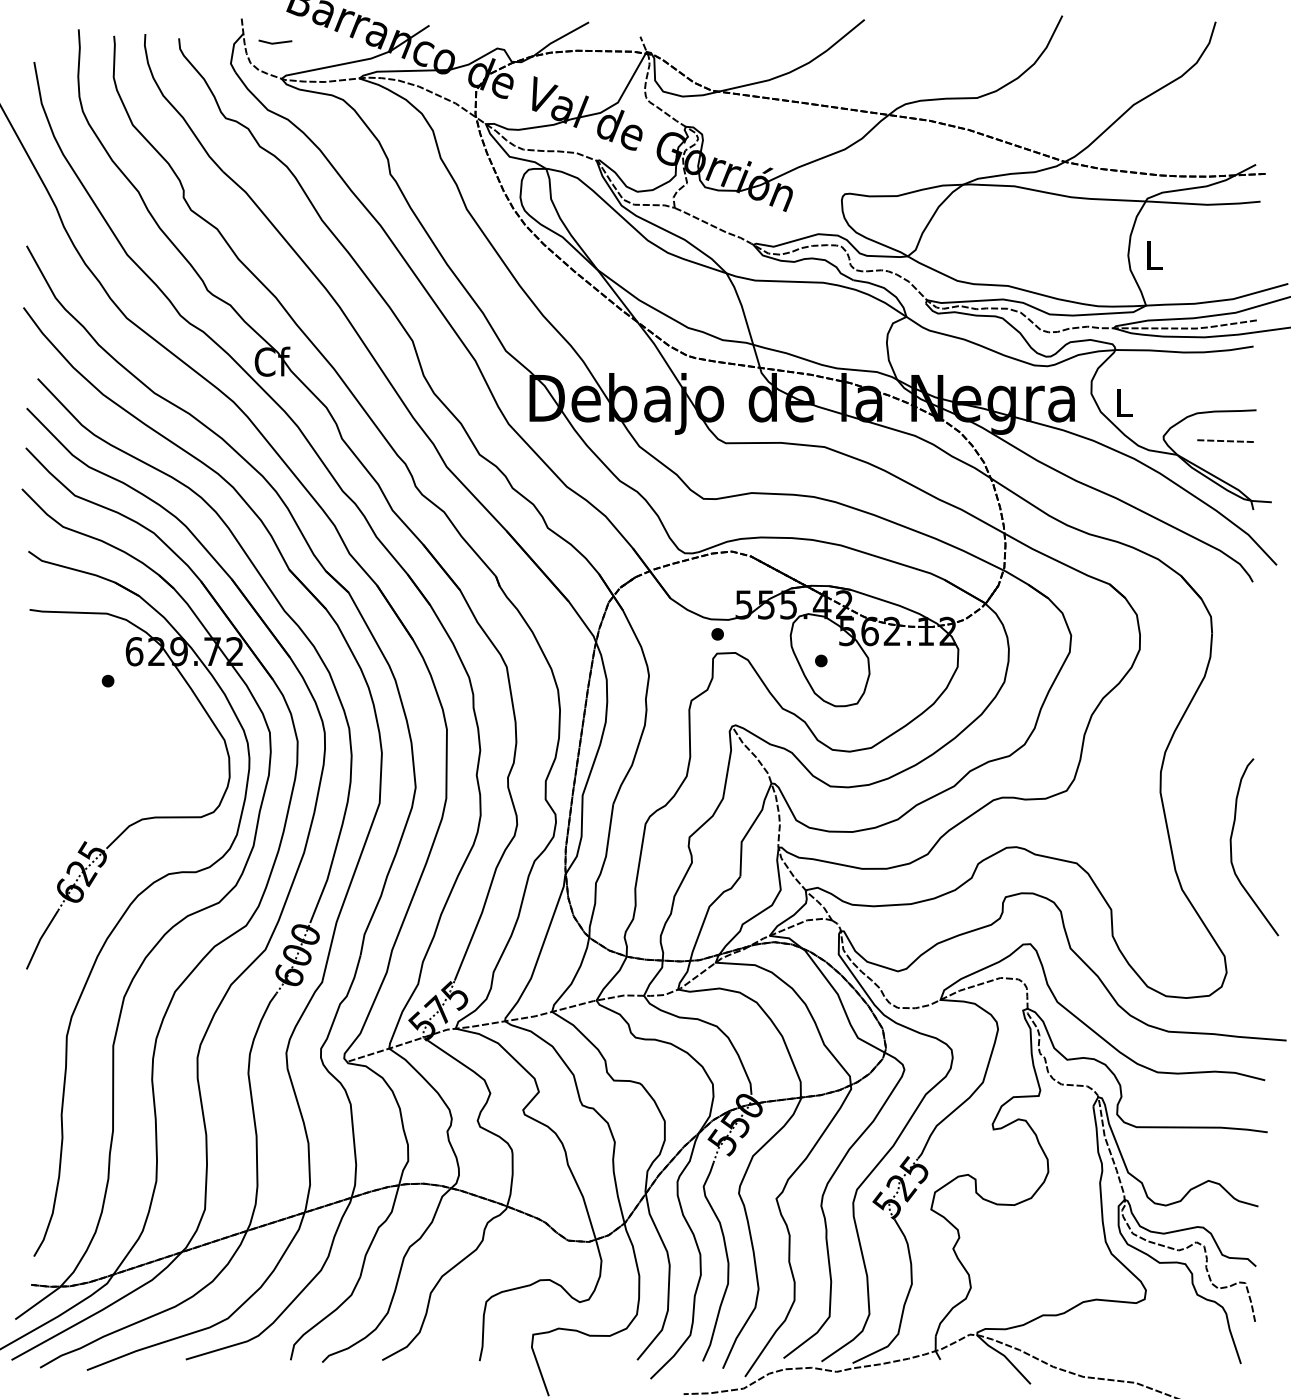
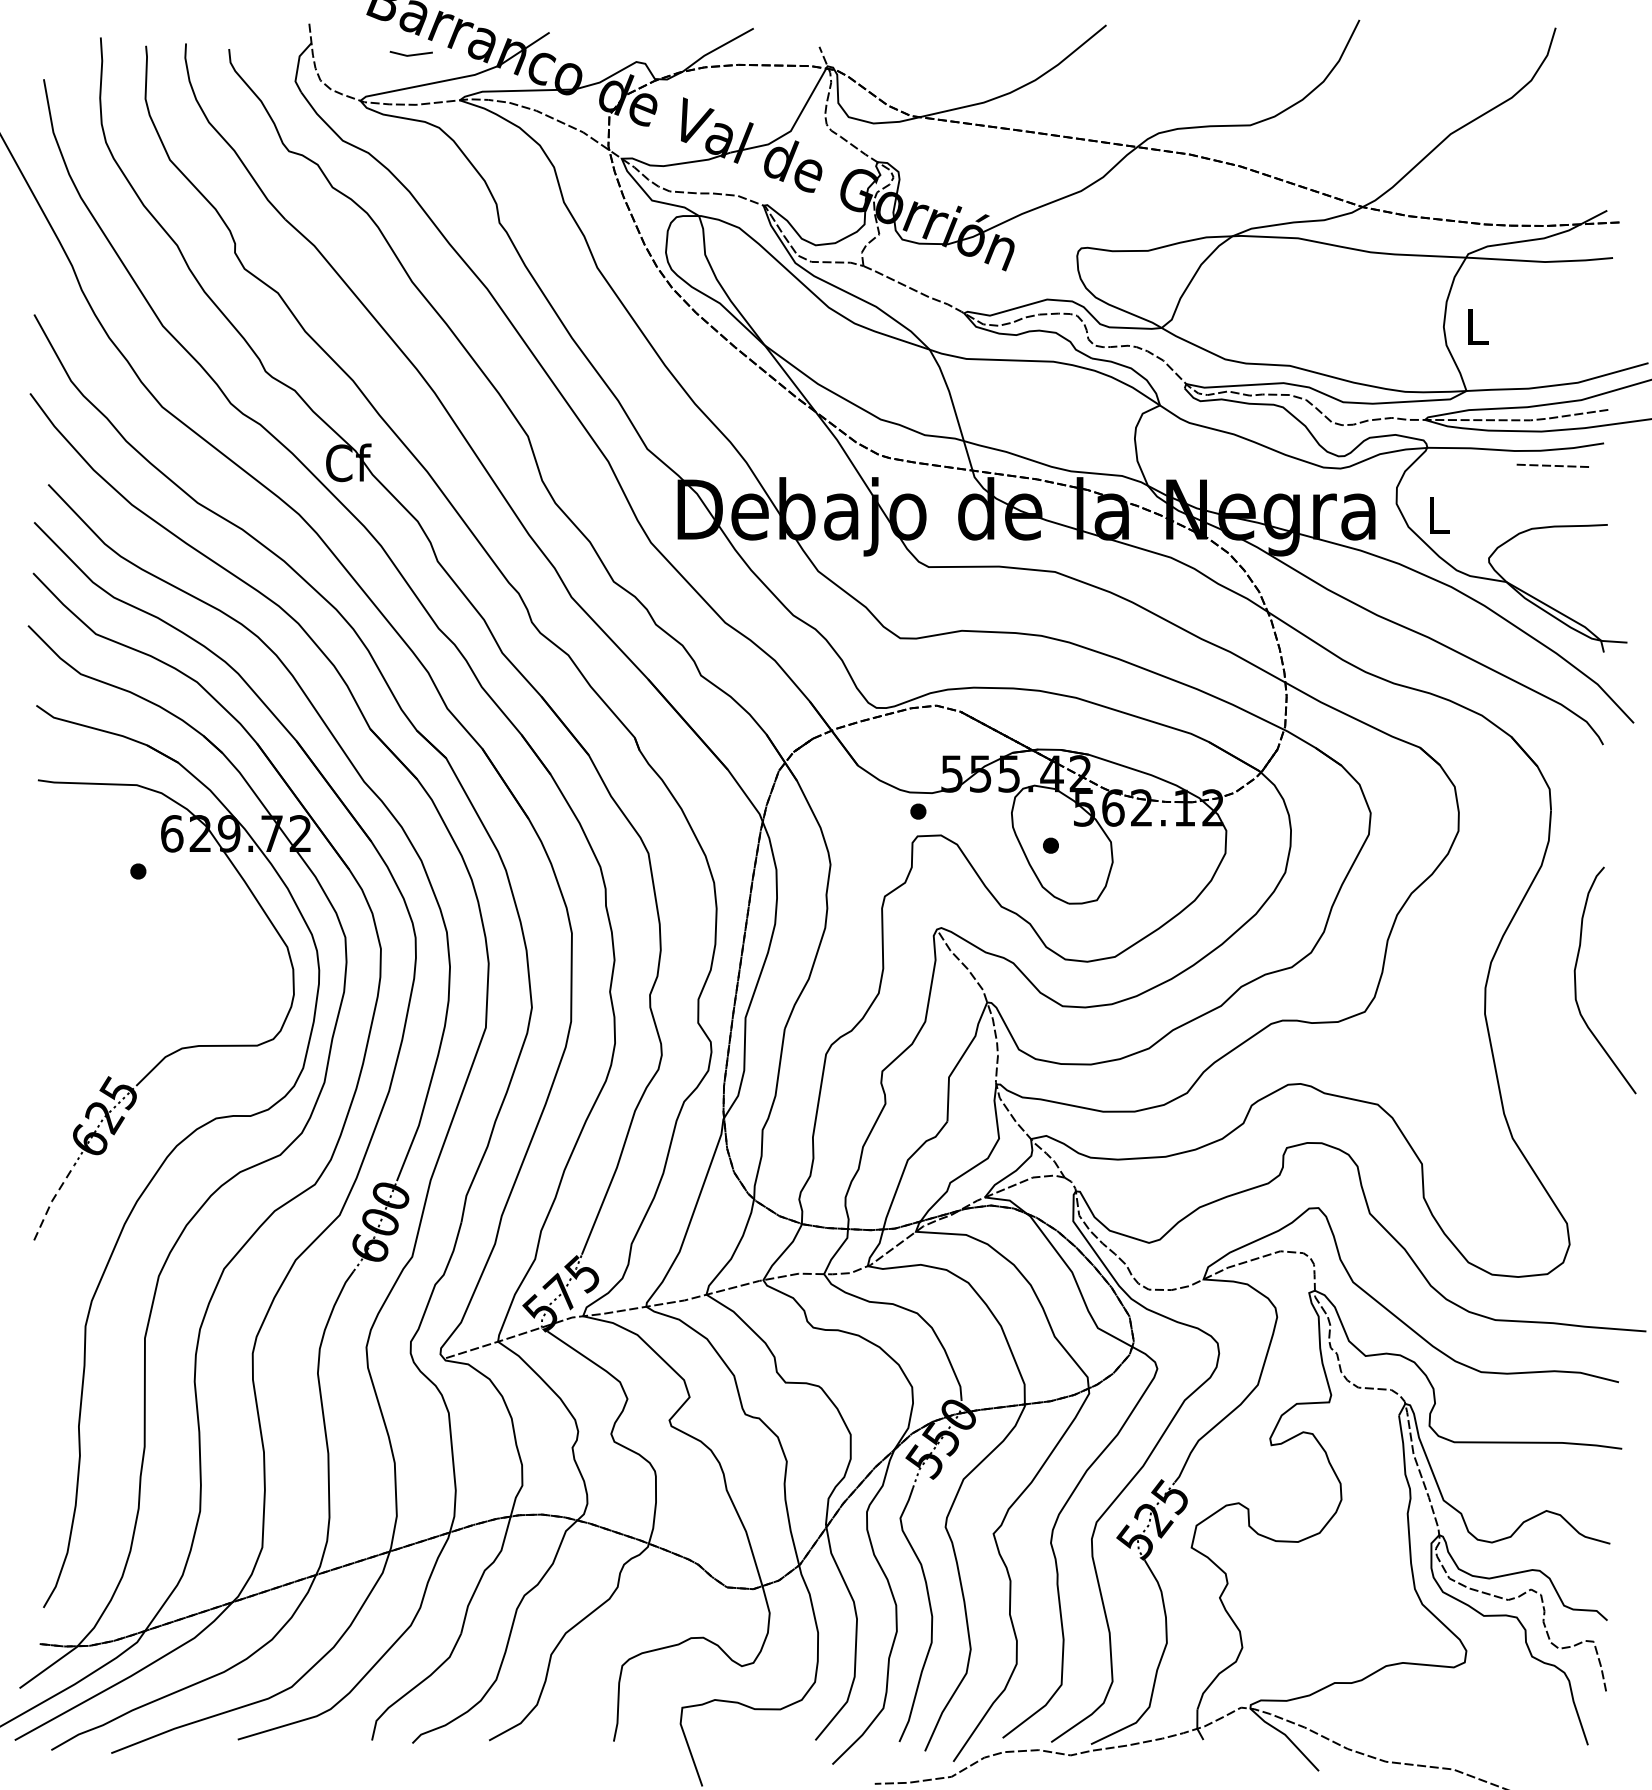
line: (275, 42) -> (411, 54), moved
line: (1224, 440) -> (1551, 465), moved
curve: (1232, 853) -> (1577, 988), moved
line: (40, 939) -> (51, 1202), solid -> dashed

